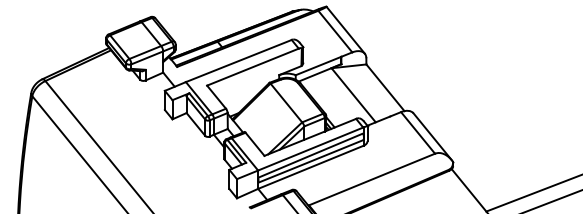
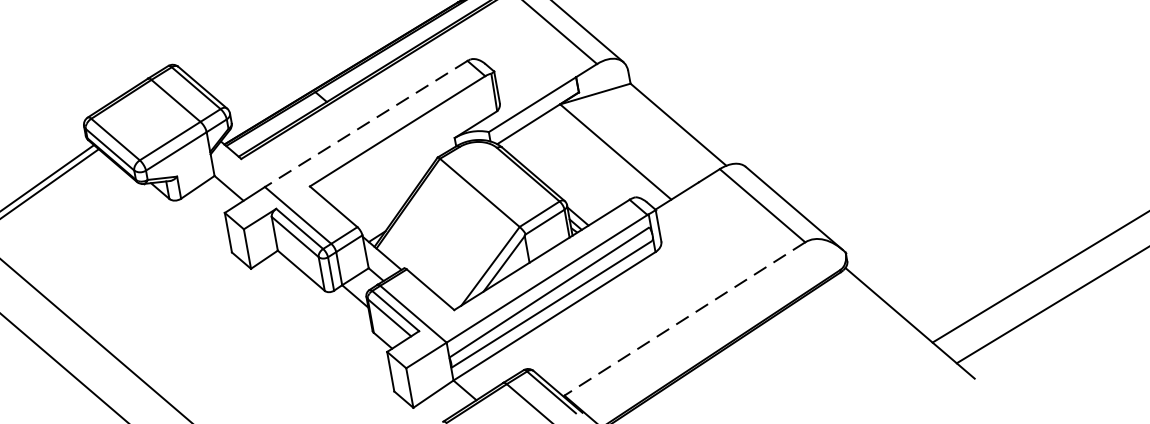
line: (238, 61) -> (365, 125), solid -> dashed
line: (371, 179) -> (683, 319), solid -> dashed

